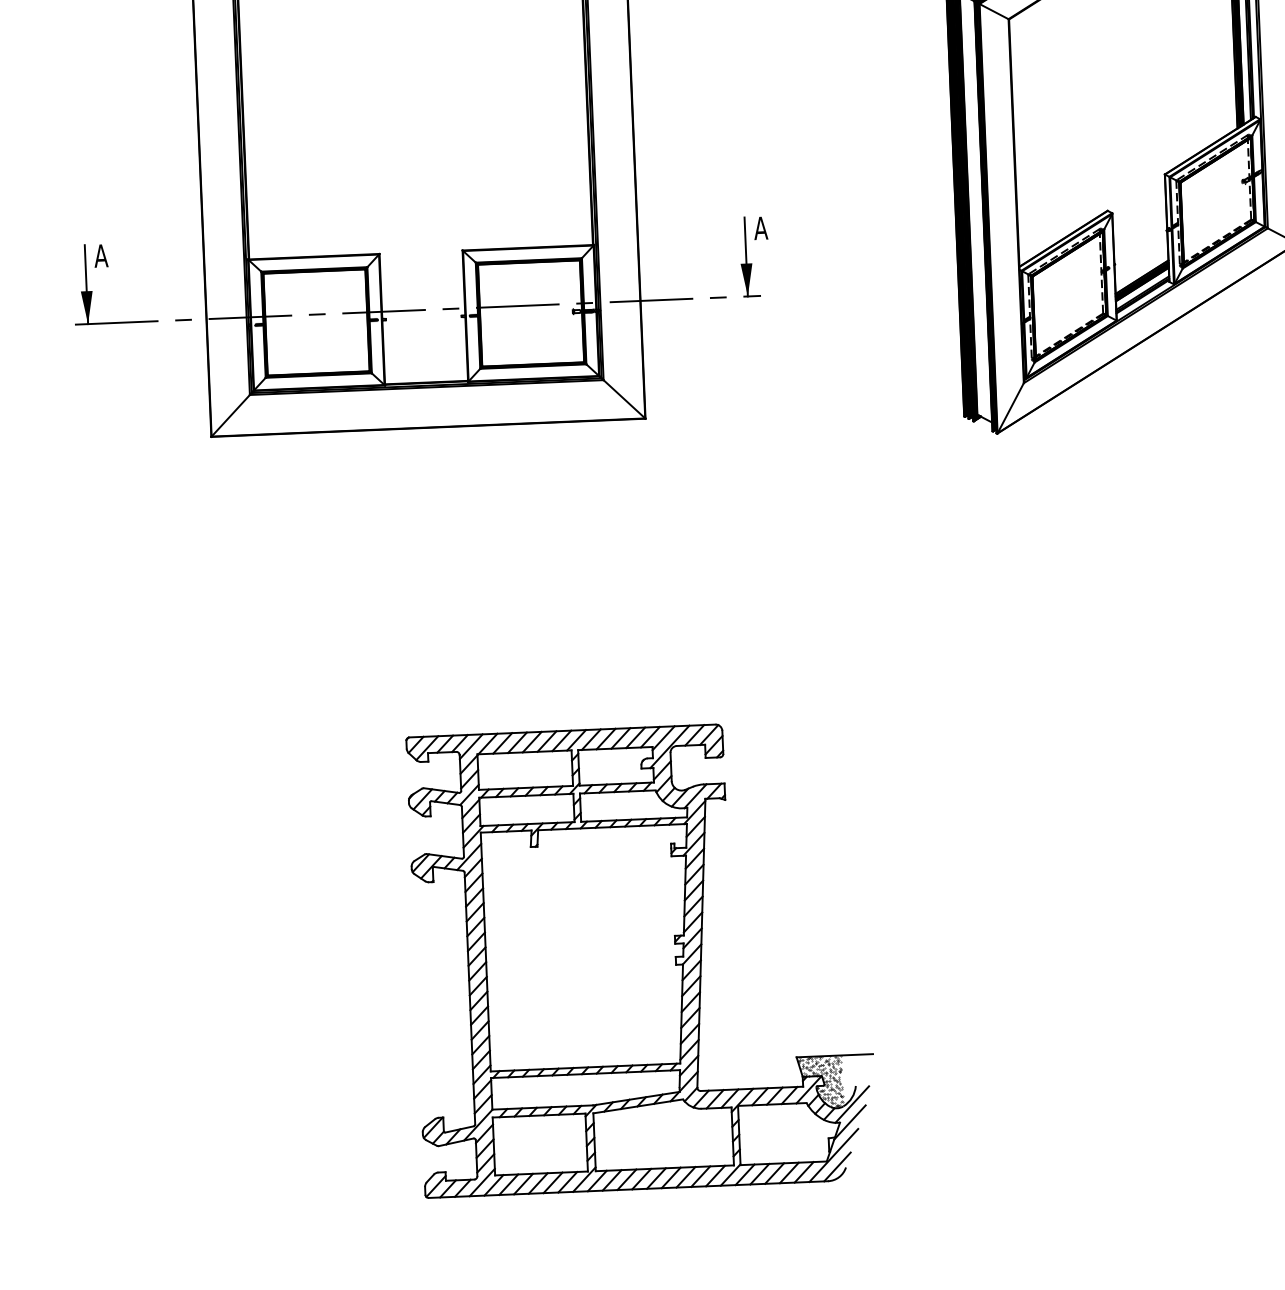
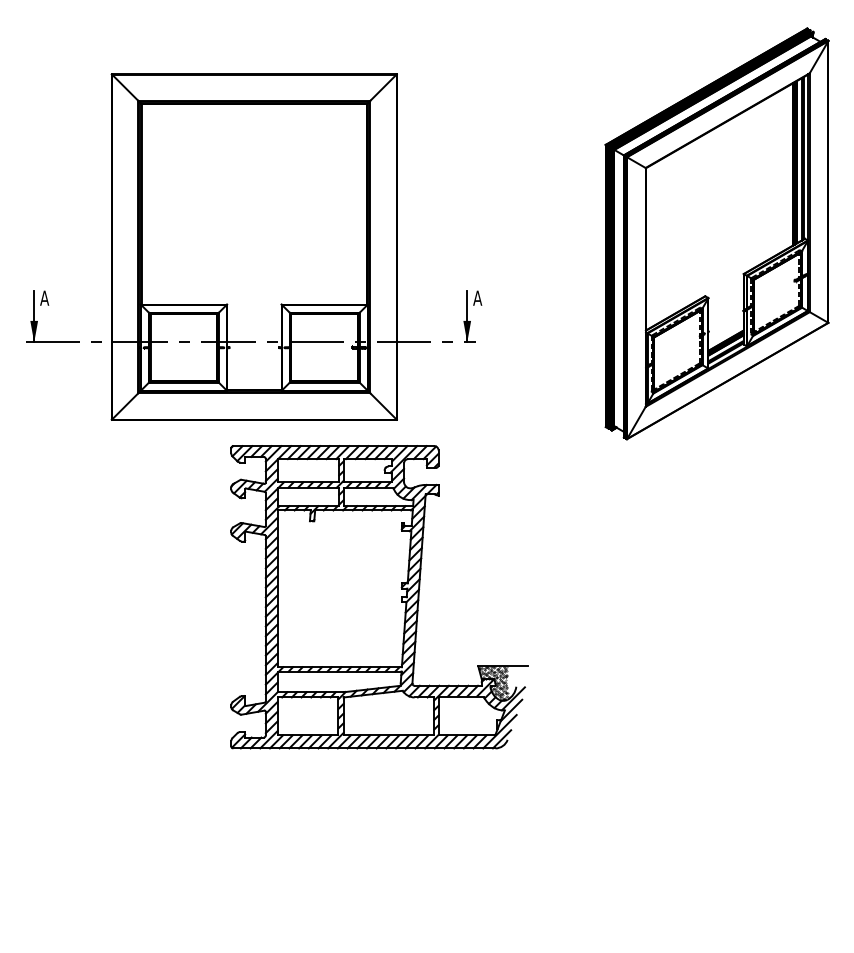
part: (641, 958) -> (379, 597), moved

